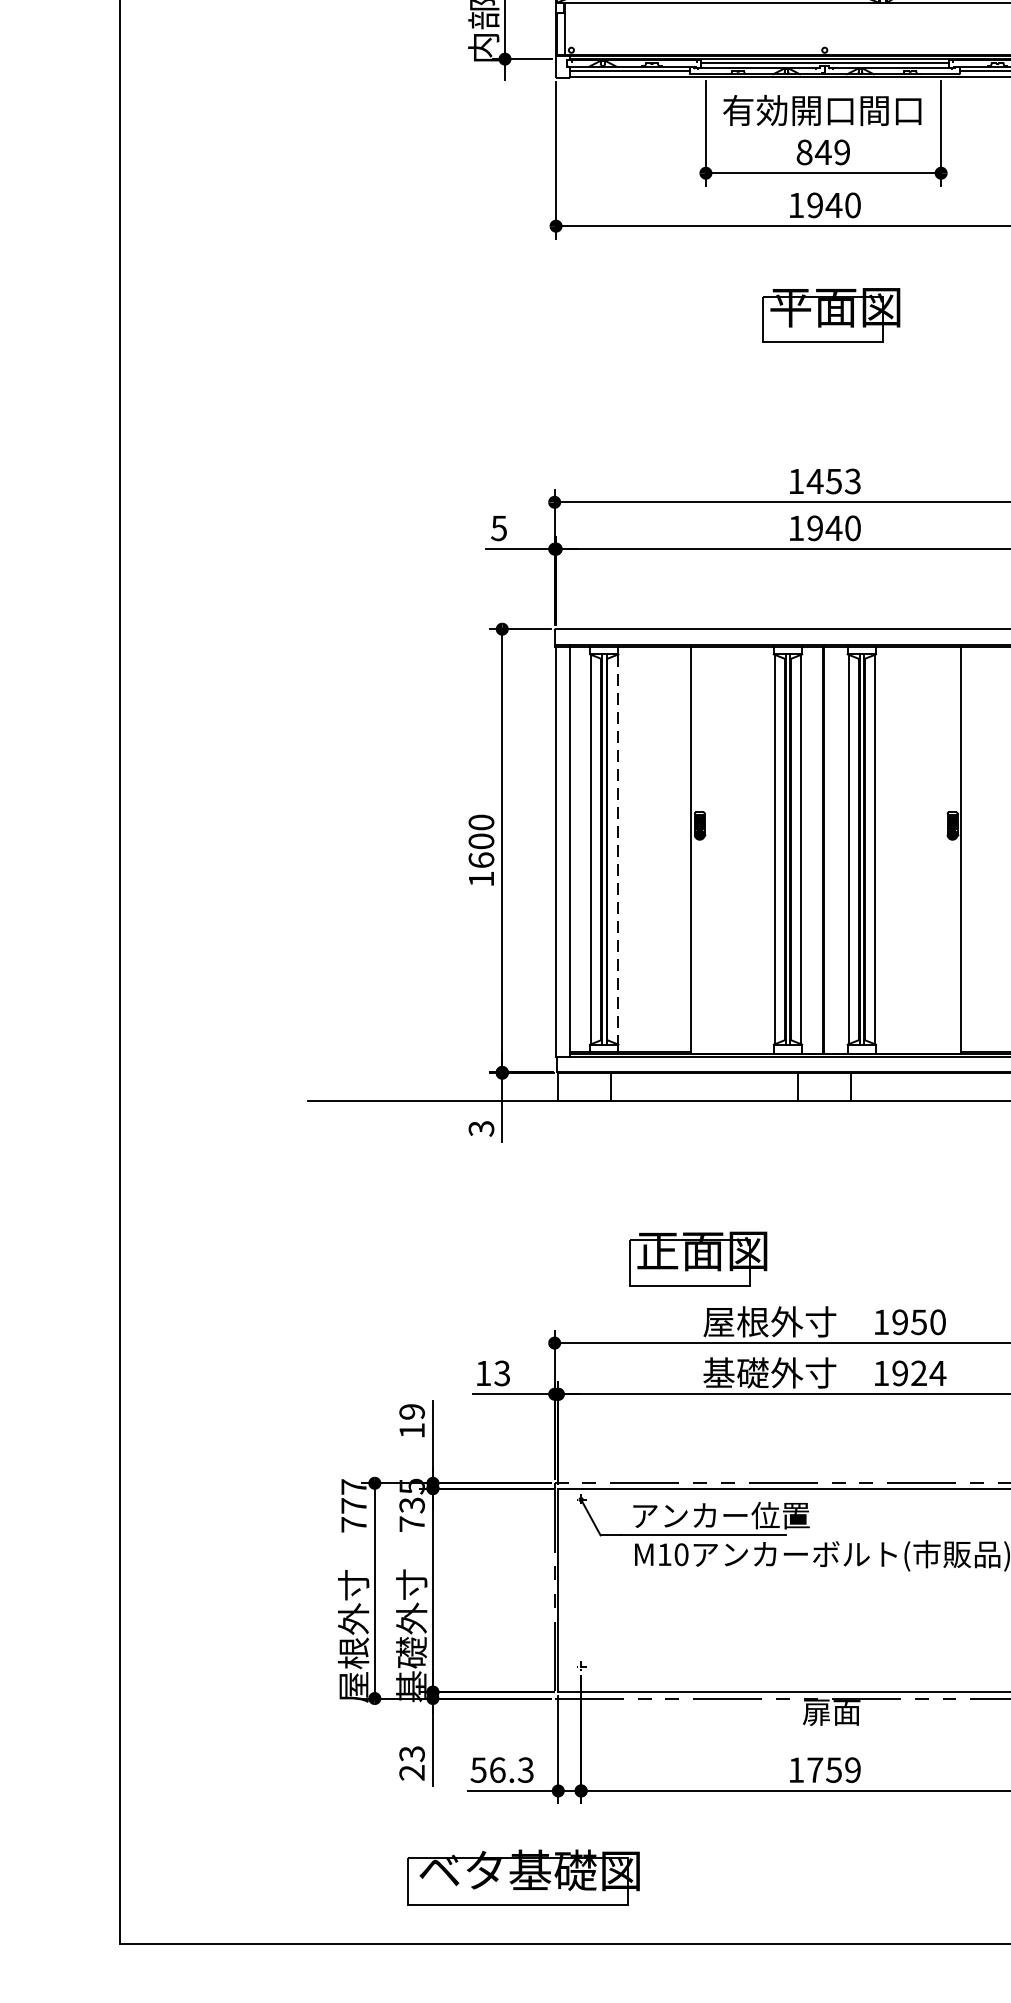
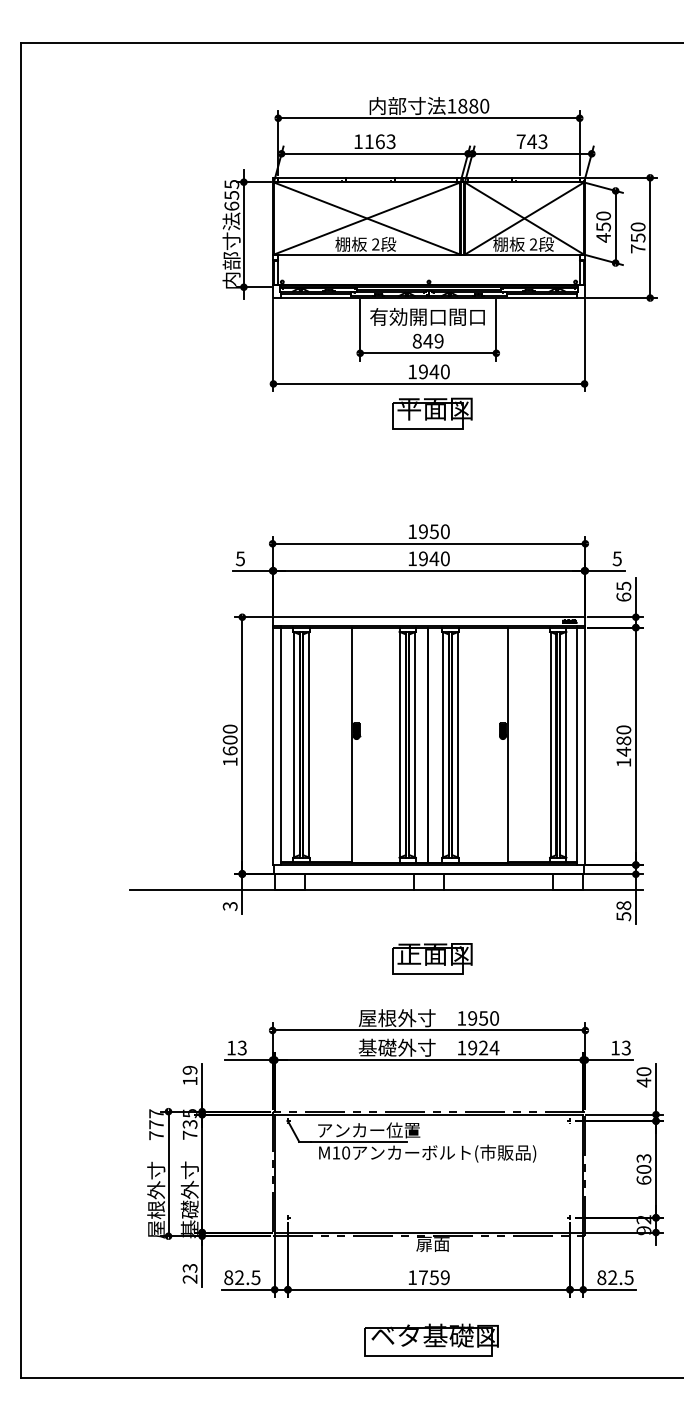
part: (830, 315) -> (432, 413), moved
text: (832, 481) -> (433, 531), 1453 -> 1950
line: (618, 849) -> (309, 744), dashed -> solid
part: (697, 1258) -> (432, 958), moved
text: (502, 1769) -> (242, 1277), 56.3 -> 82.5
part: (523, 1876) -> (431, 1339), moved

